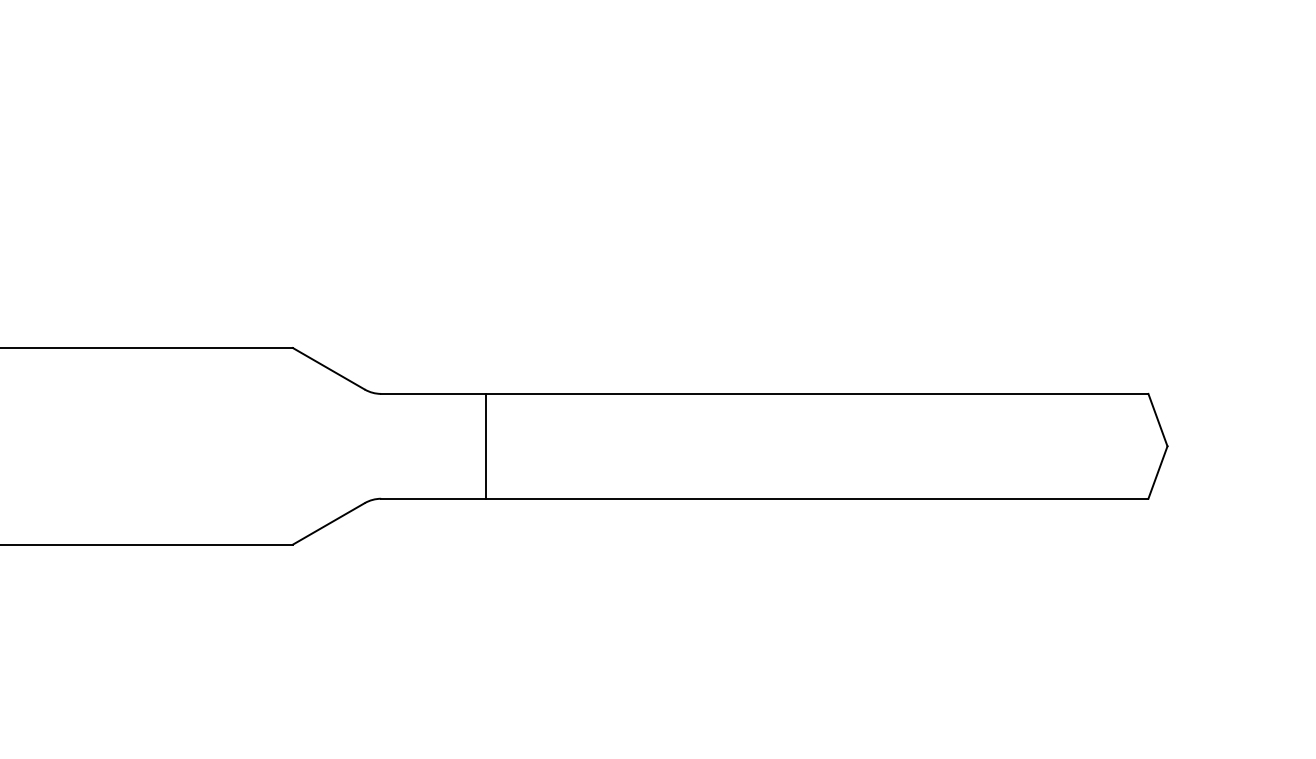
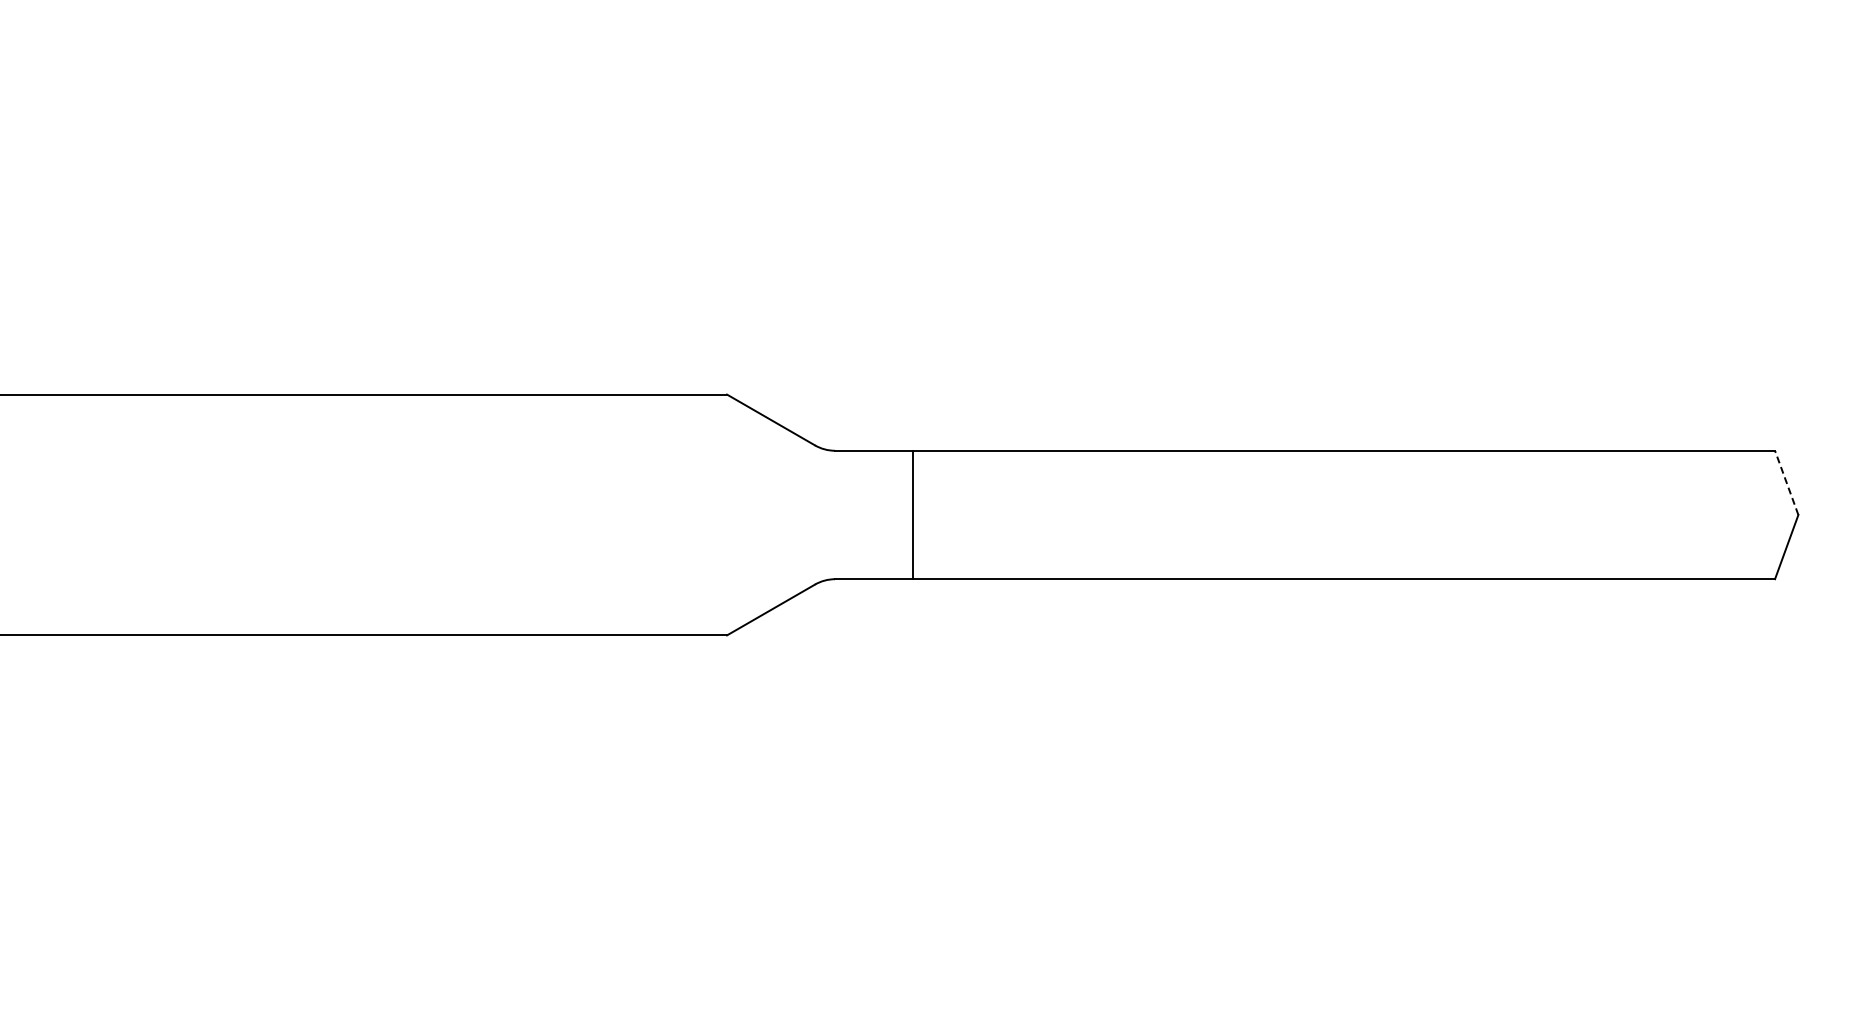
line: (1157, 419) -> (1786, 482), solid -> dashed
line: (485, 445) -> (912, 514), moved

